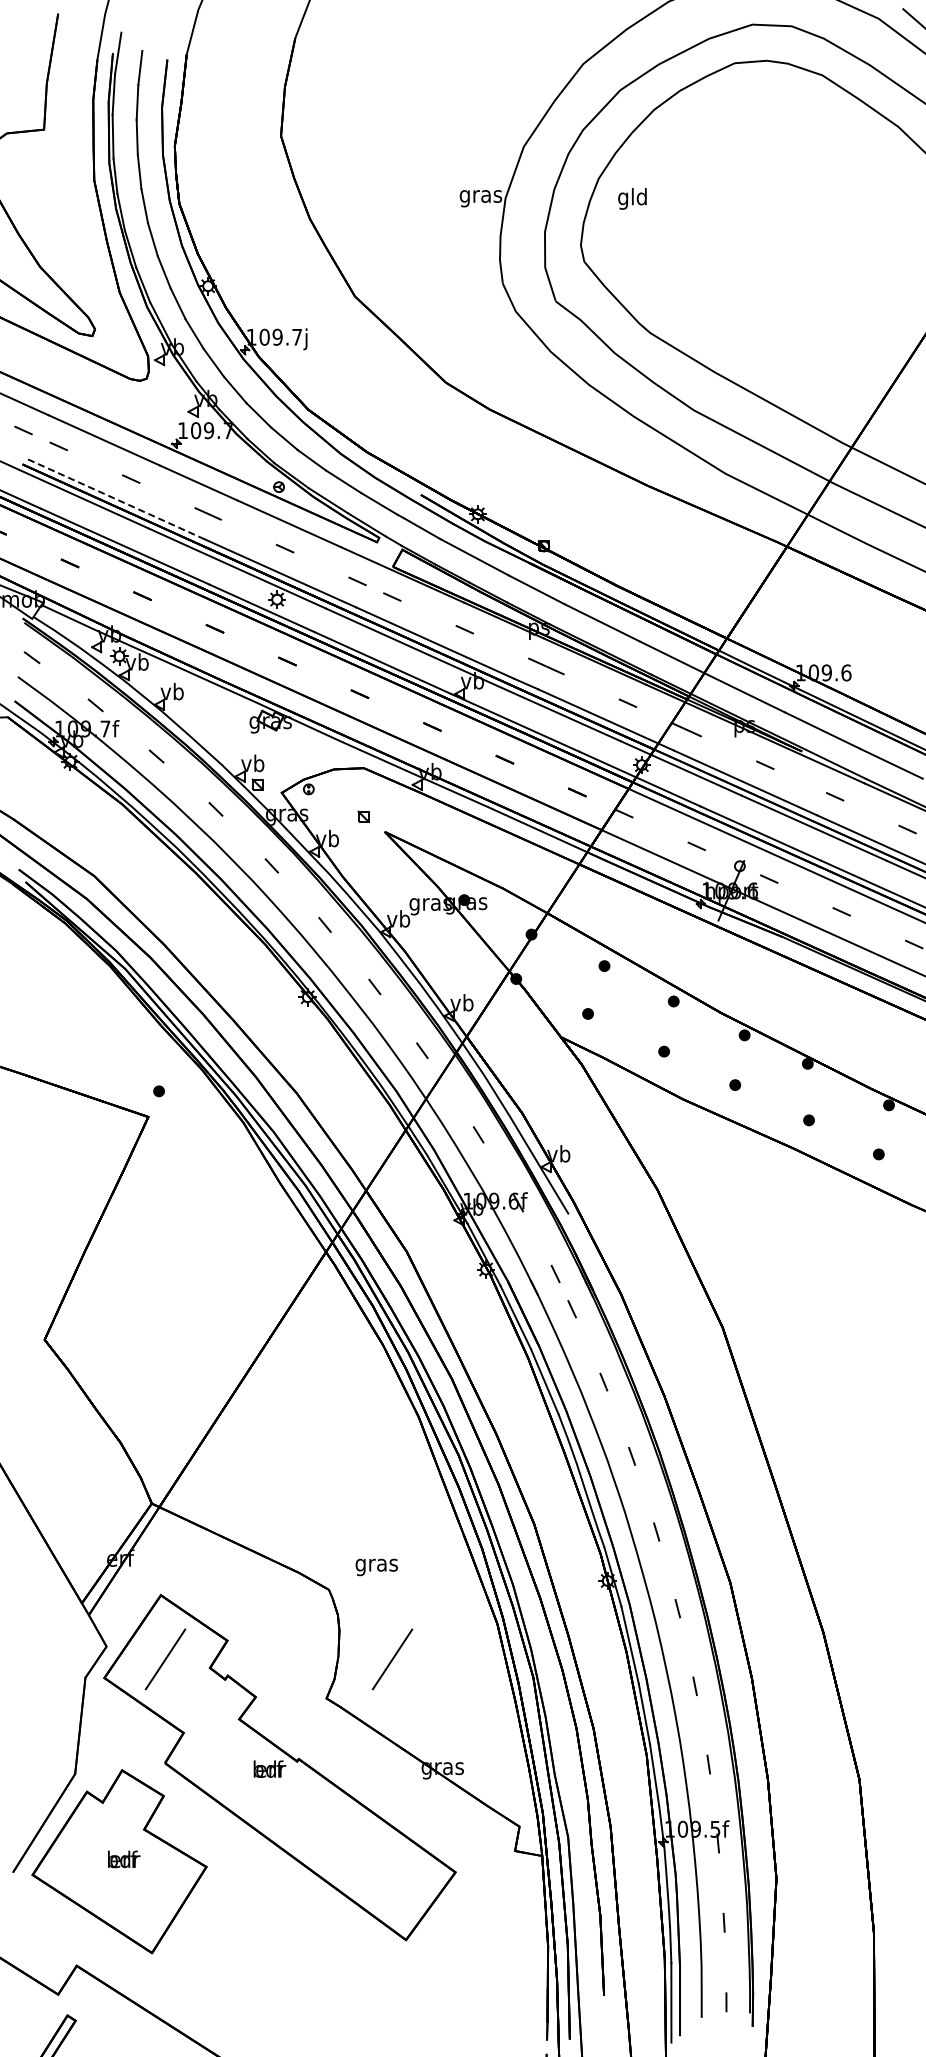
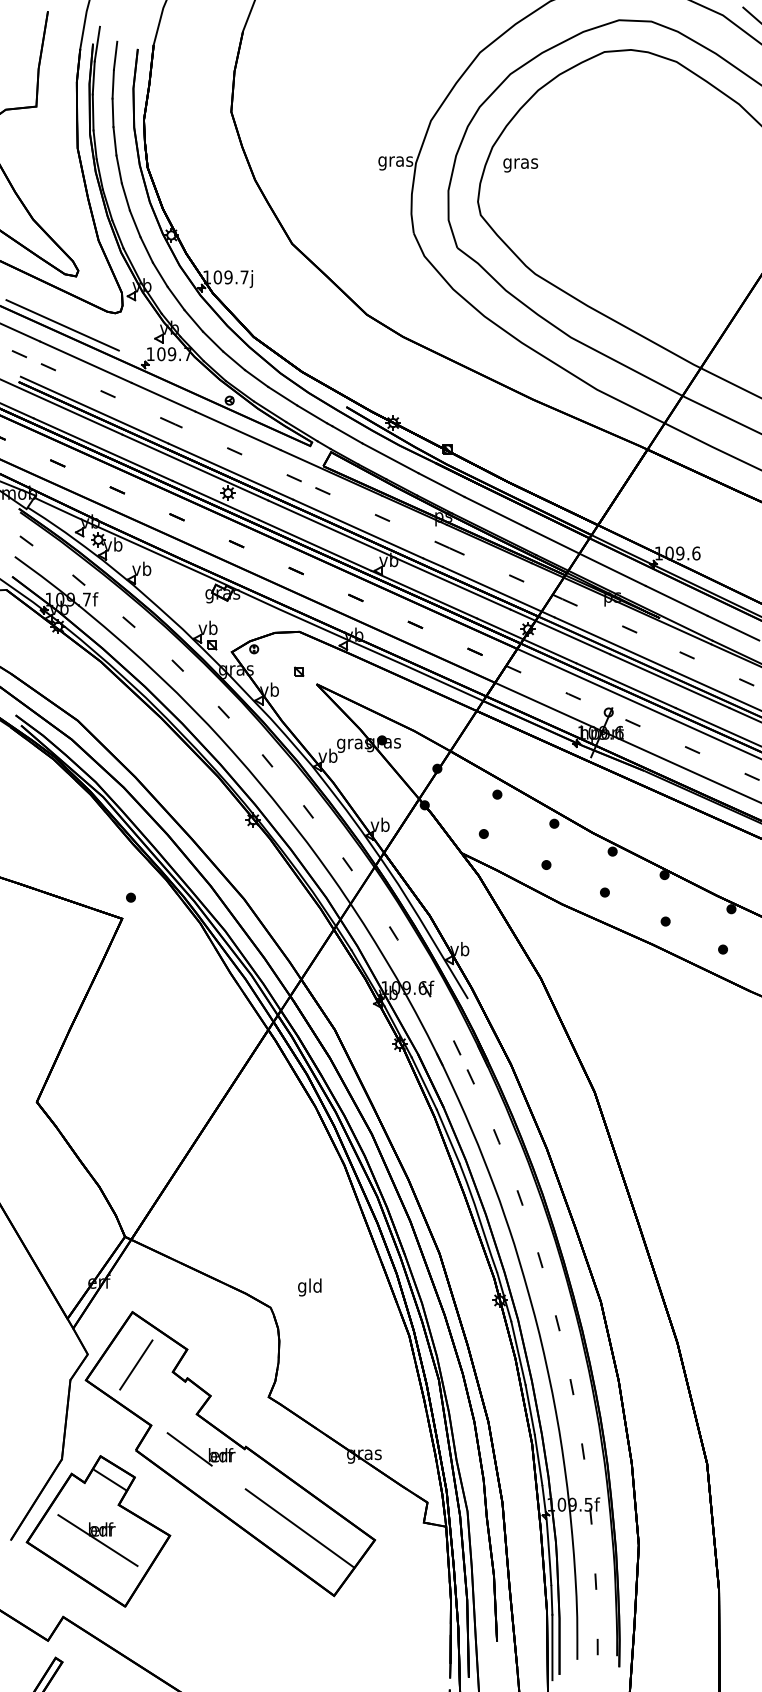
text: (632, 198) -> (520, 163), gld -> gras
line: (75, 395) -> (62, 325), added
line: (115, 498) -> (95, 410), dashed -> solid
text: (376, 1565) -> (309, 1287), gras -> gld
line: (392, 1659) -> (323, 1365), removed
line: (230, 1761) -> (189, 1448), added
line: (133, 1799) -> (109, 1480), added
line: (364, 1857) -> (299, 1527), added
line: (118, 1872) -> (97, 1540), added

